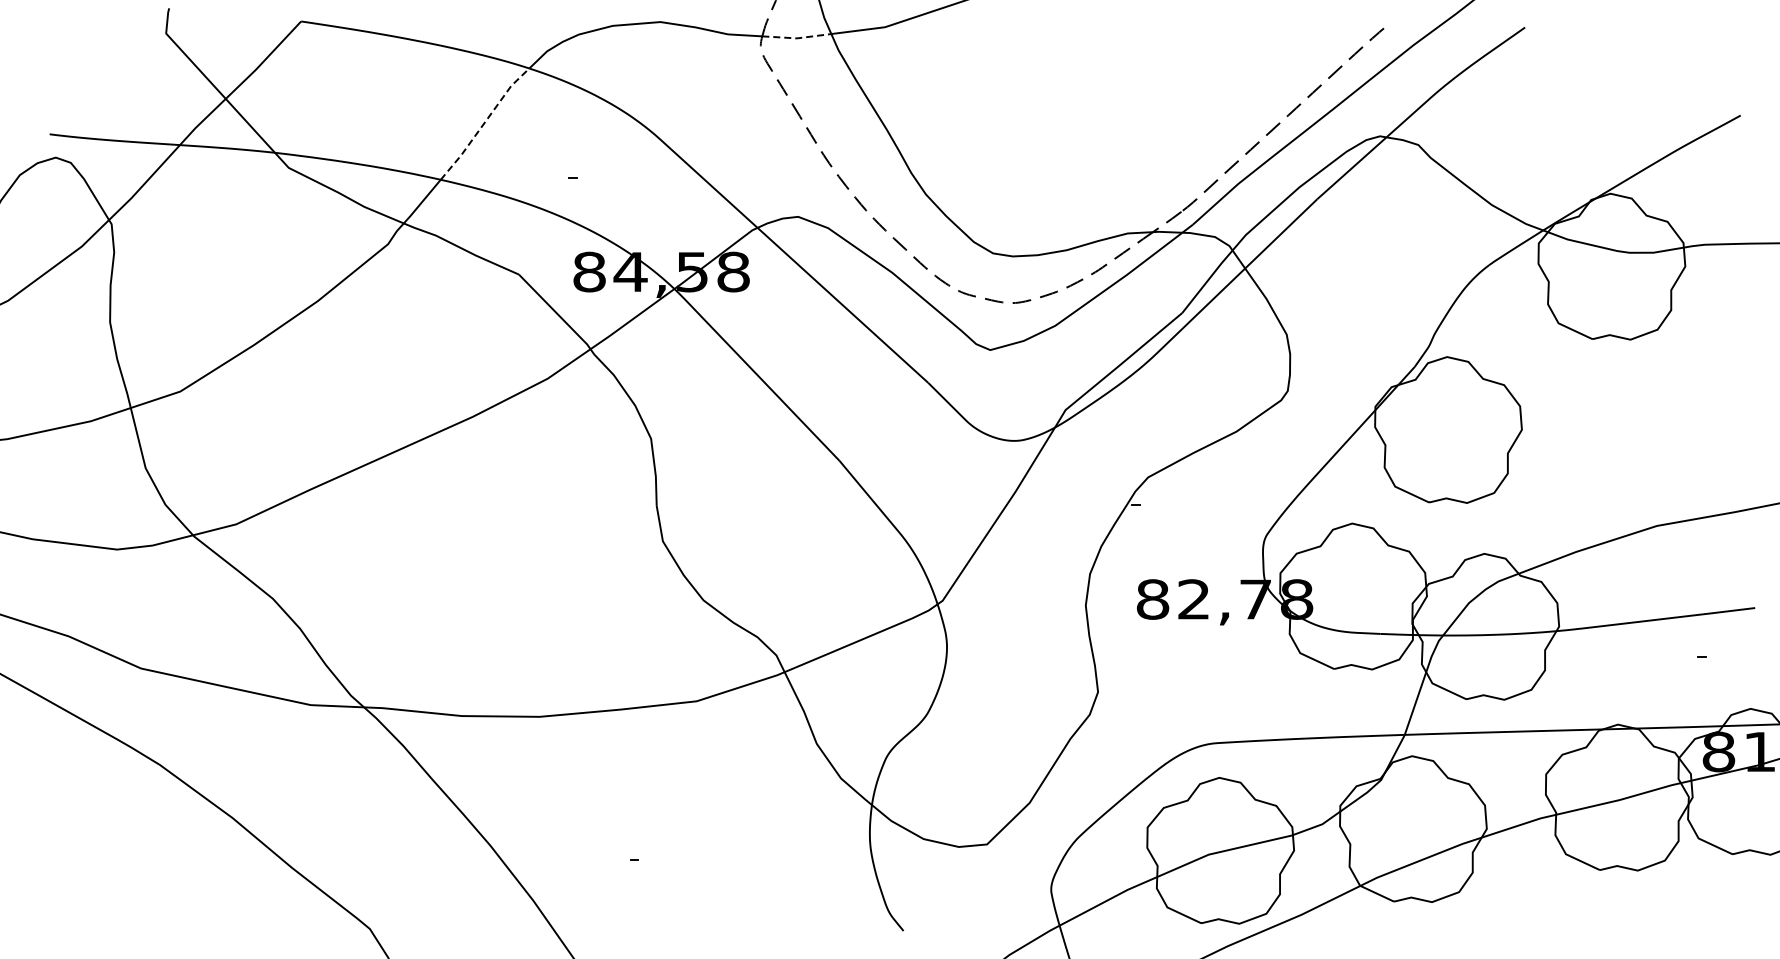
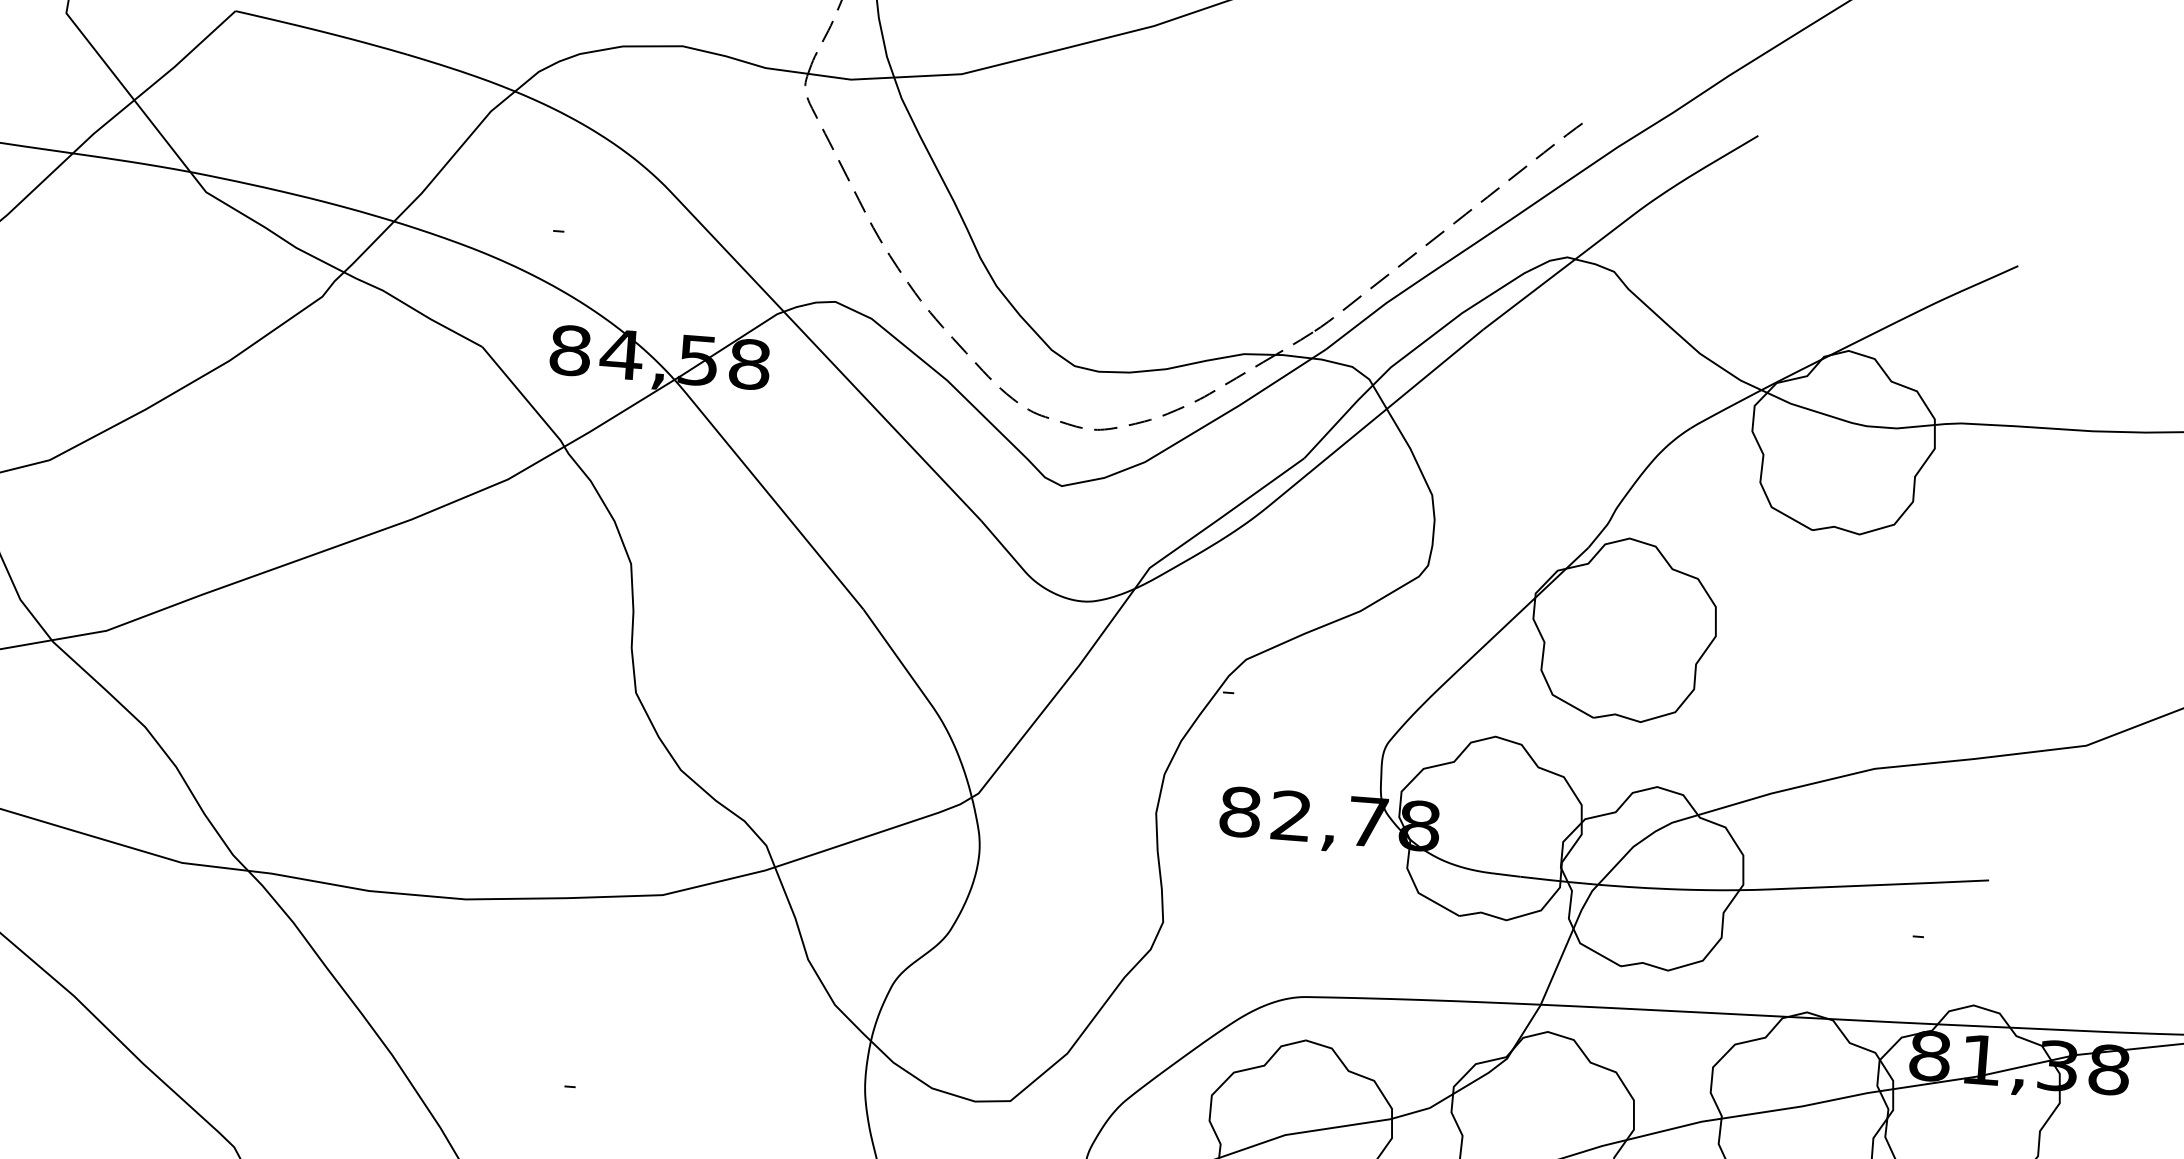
line: (797, 38) -> (851, 79), dashed -> solid
line: (484, 123) -> (453, 155), dashed -> solid

